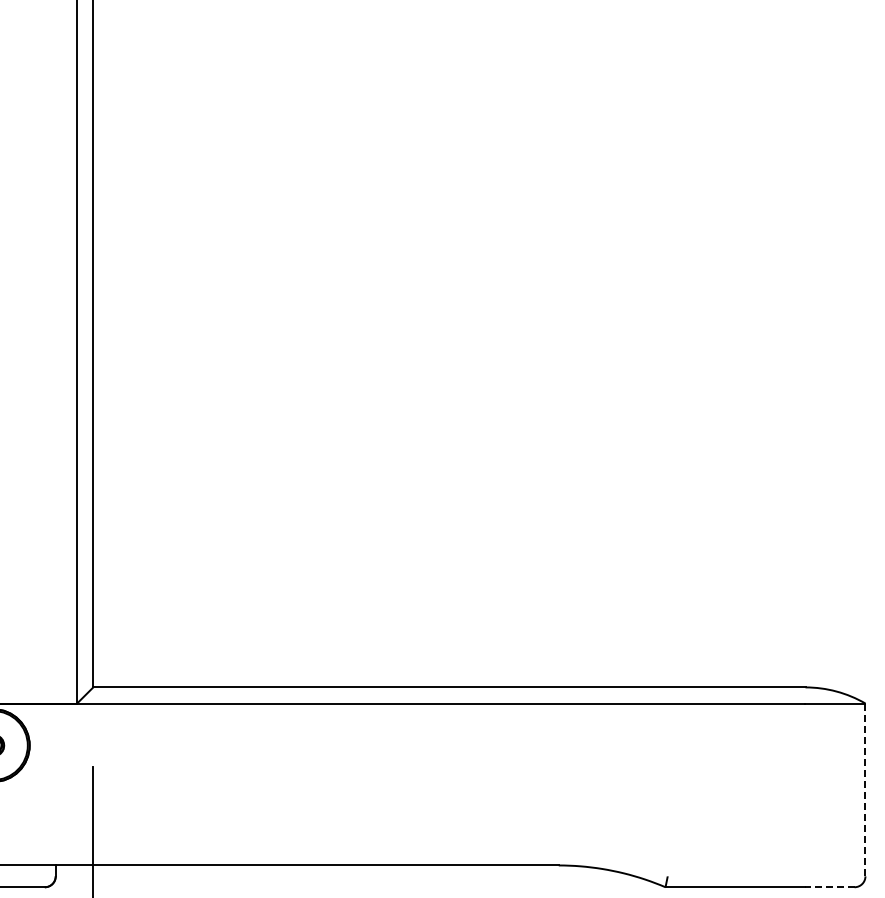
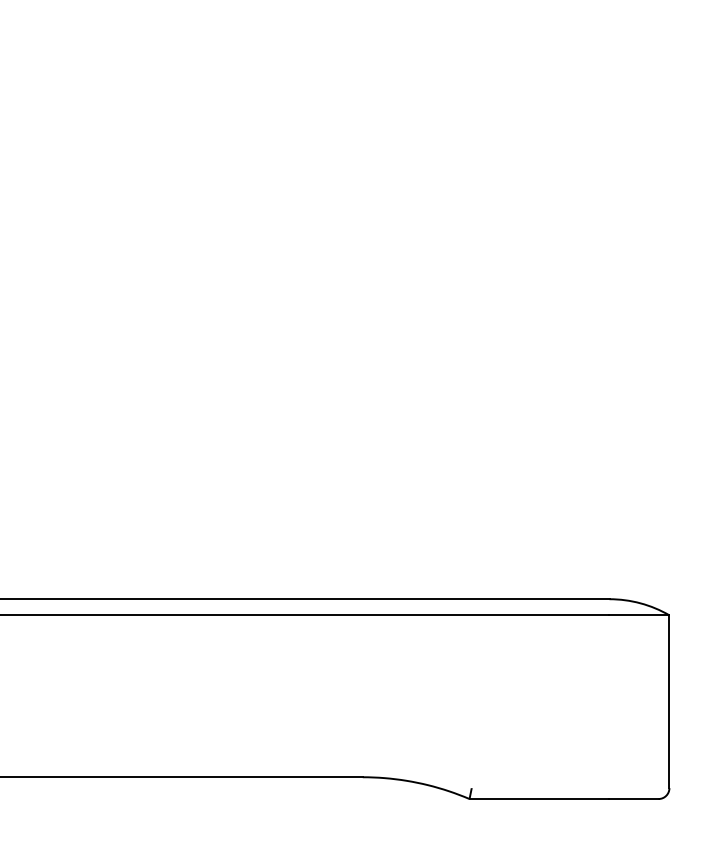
line: (865, 789) -> (669, 701), dashed -> solid
line: (829, 887) -> (633, 799), dashed -> solid

